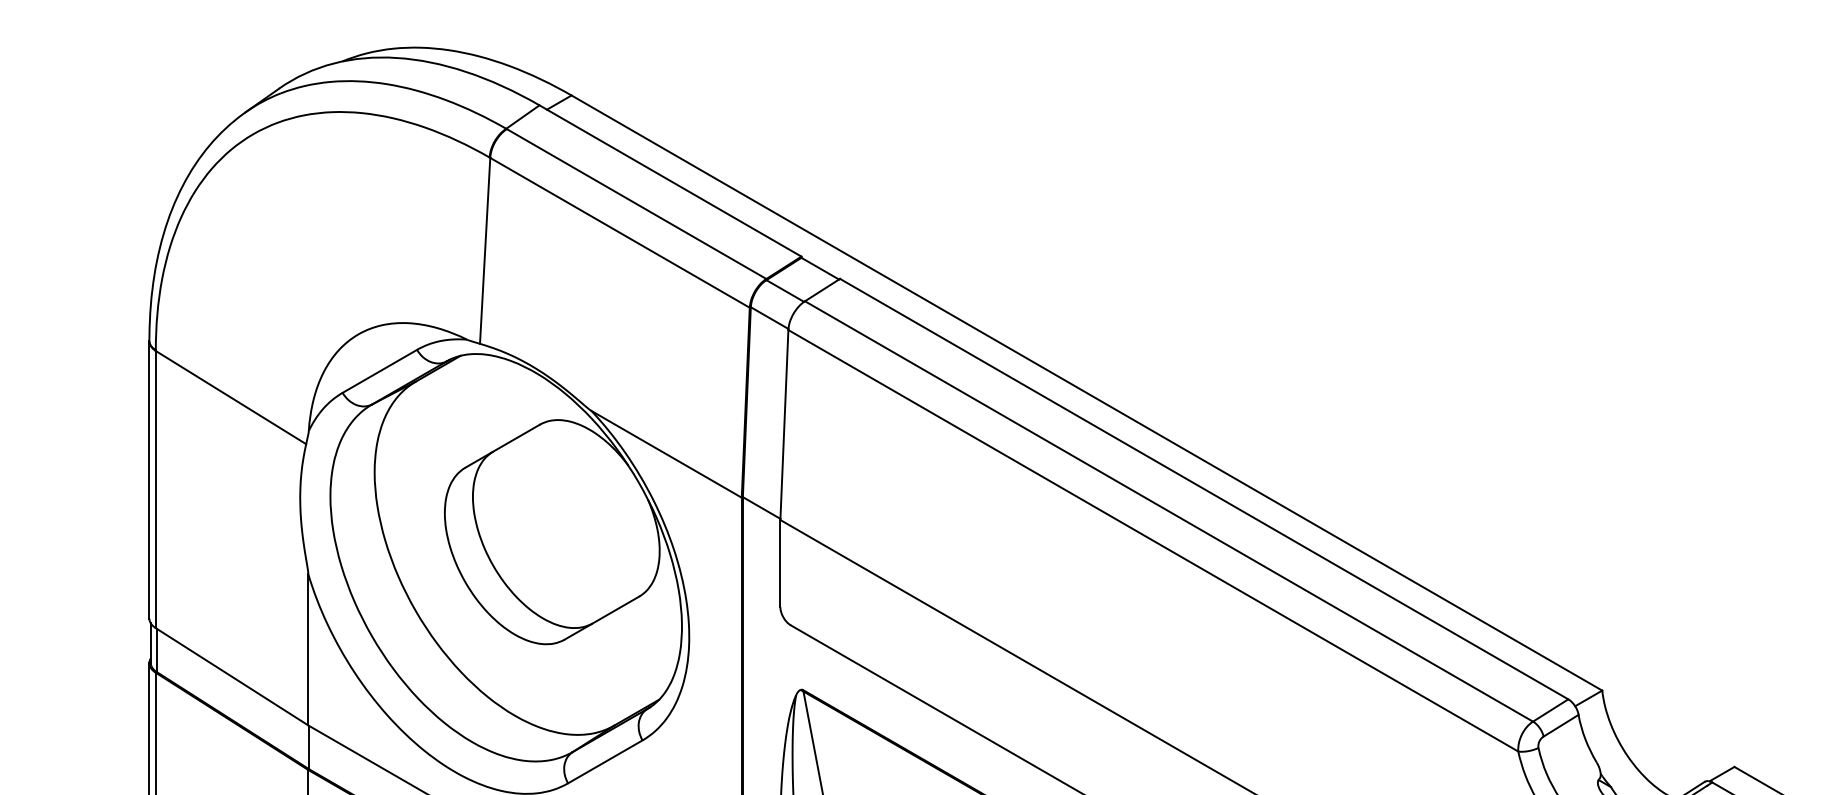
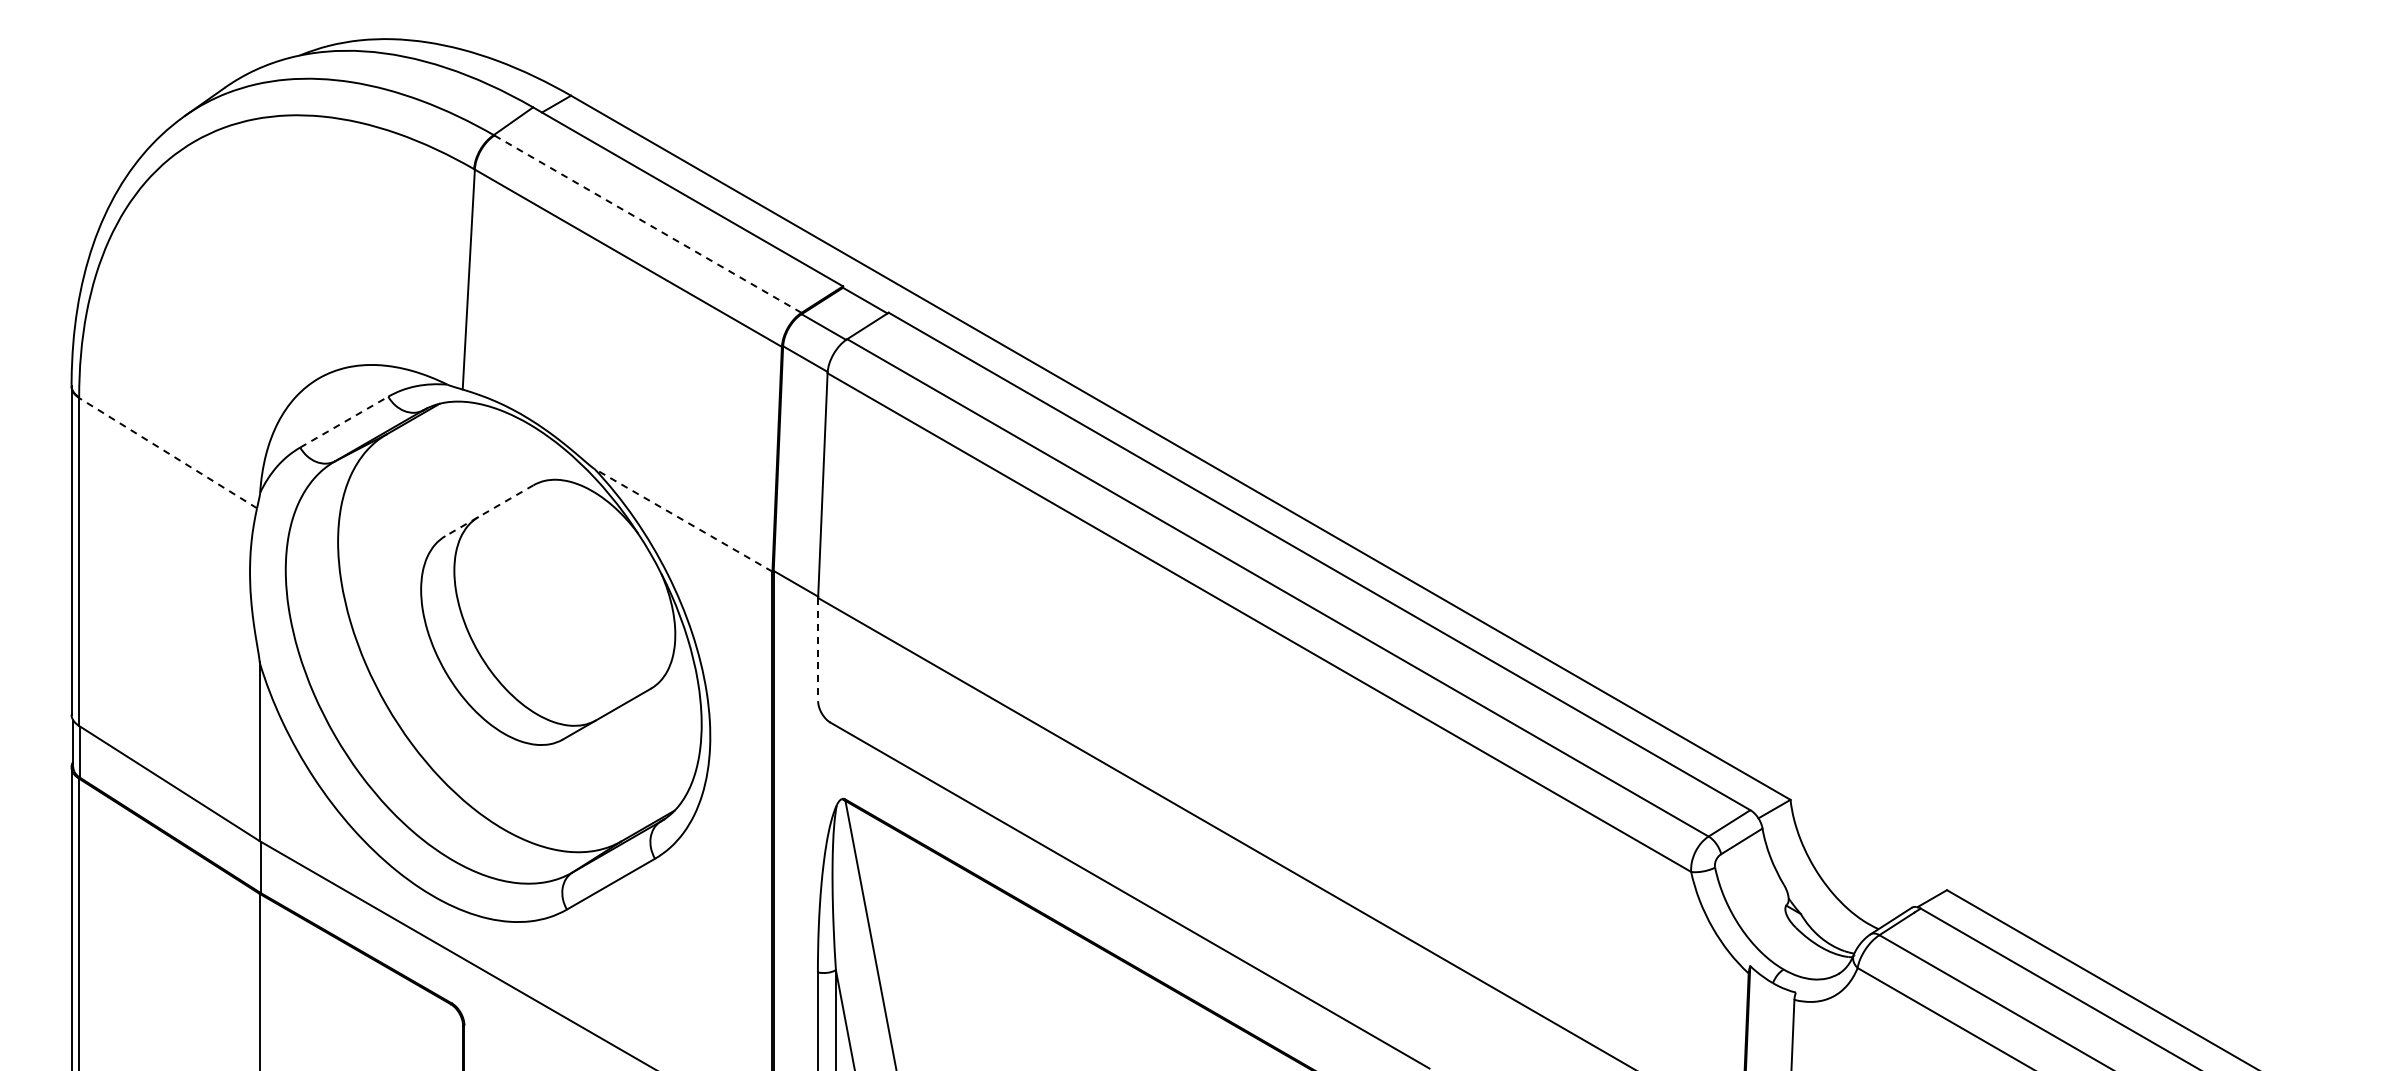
line: (637, 204) -> (648, 224), solid -> dashed
line: (380, 371) -> (344, 422), solid -> dashed
line: (231, 397) -> (168, 453), solid -> dashed
line: (502, 446) -> (489, 510), solid -> dashed
line: (666, 454) -> (683, 520), solid -> dashed
line: (780, 563) -> (818, 649), solid -> dashed

